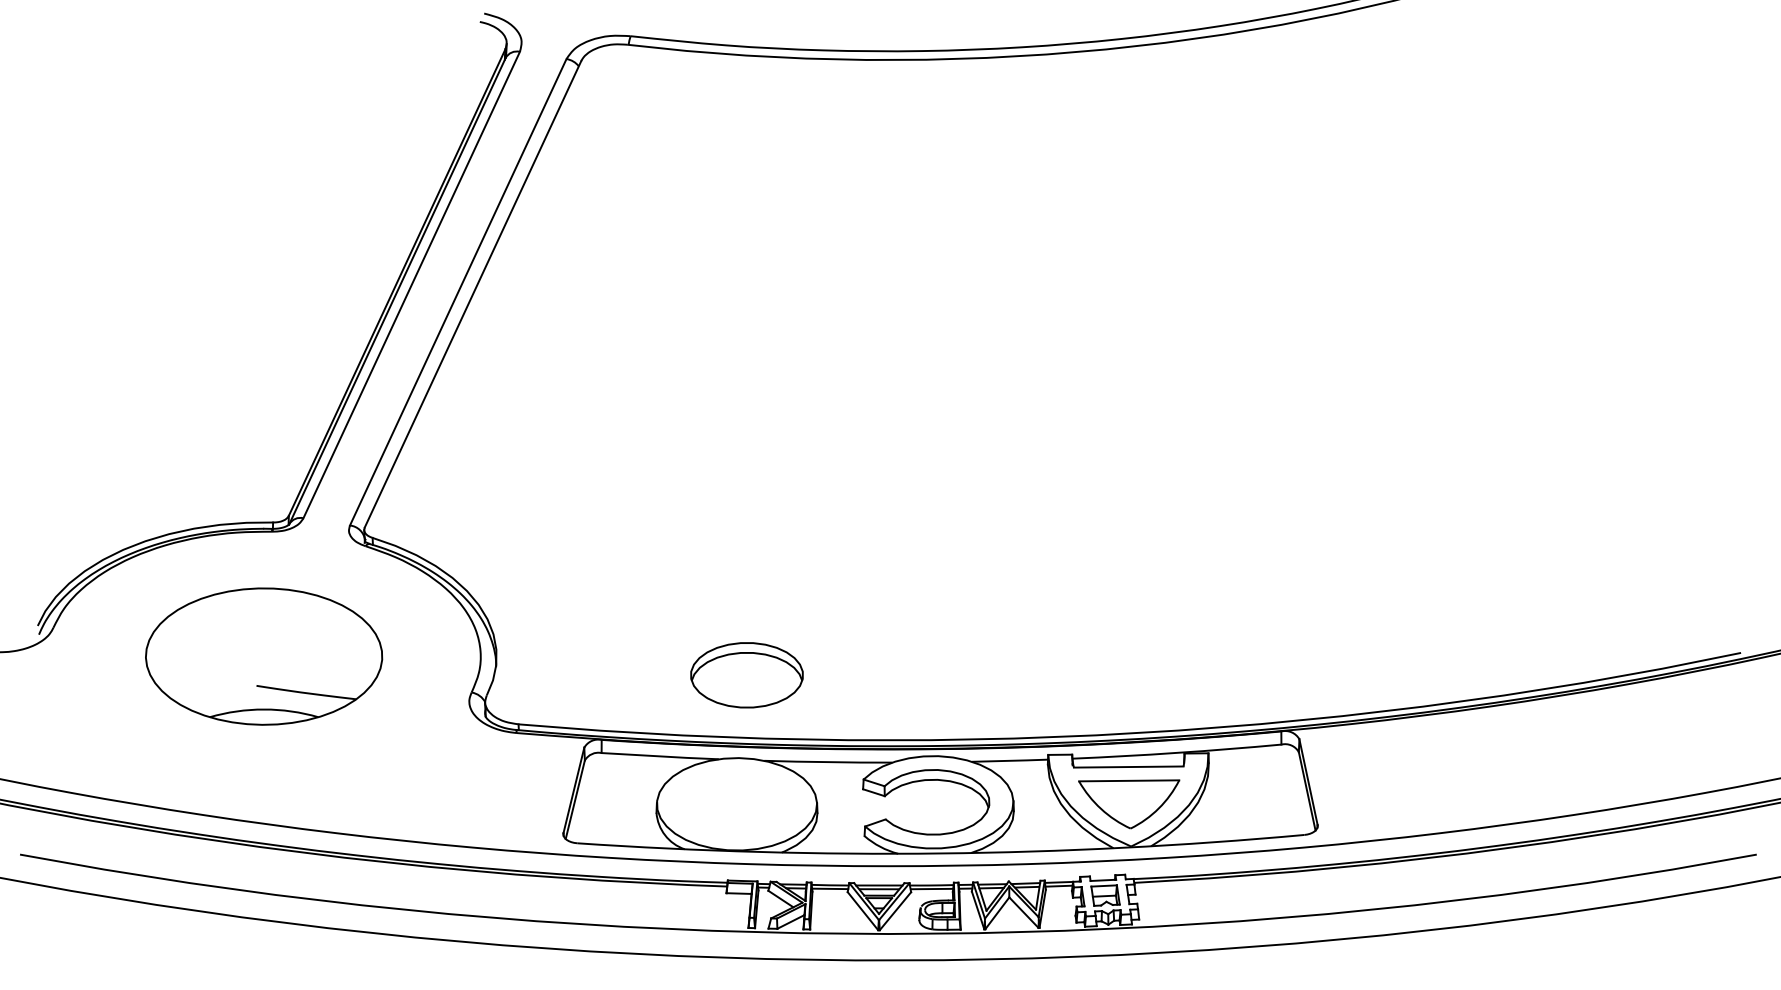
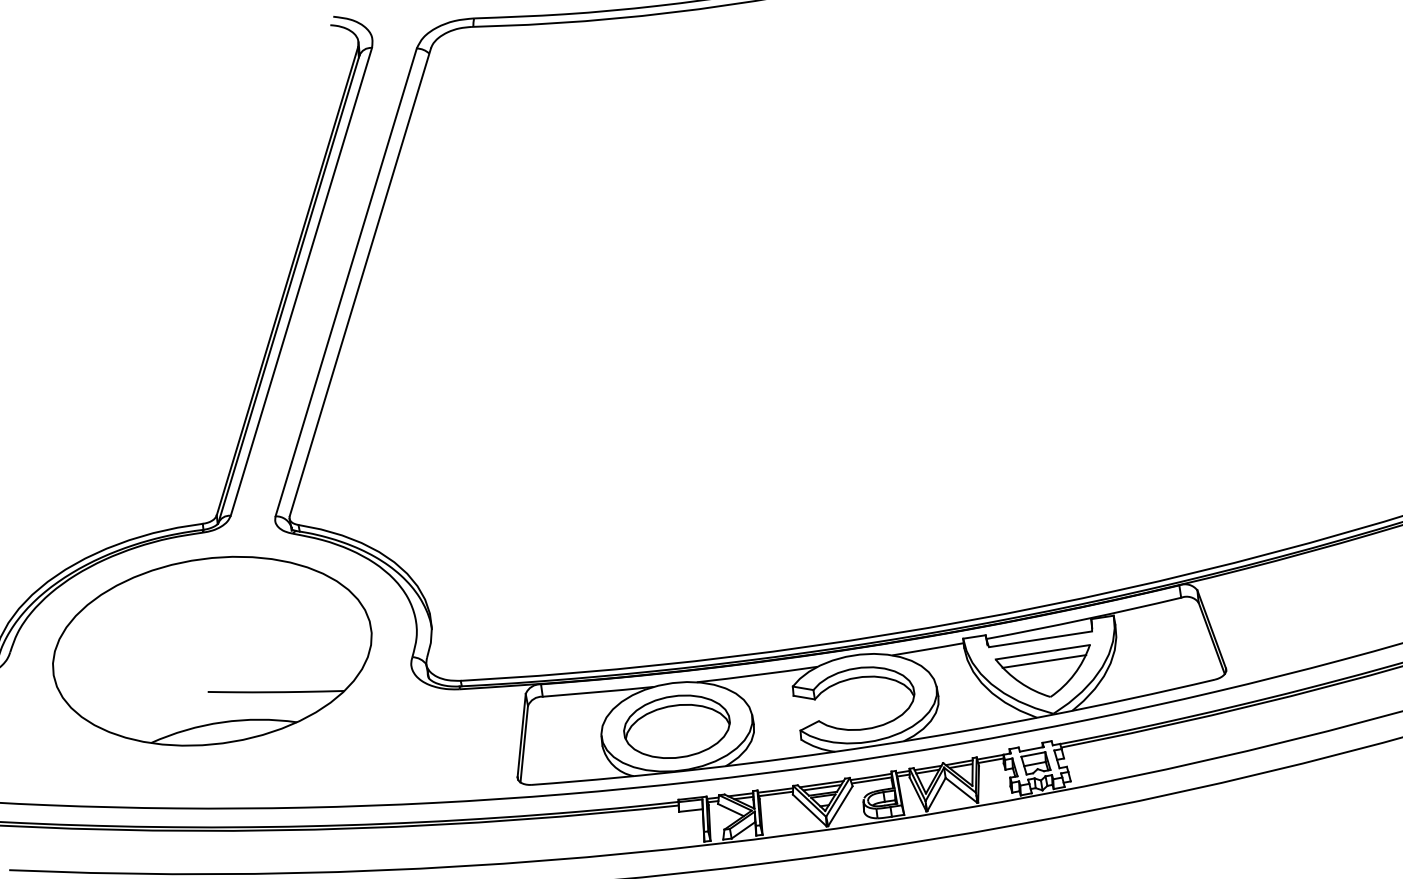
part: (263, 656) -> (211, 651), size x1.43
part: (746, 675) -> (676, 727), moved
line: (1128, 790) -> (1043, 661), added

